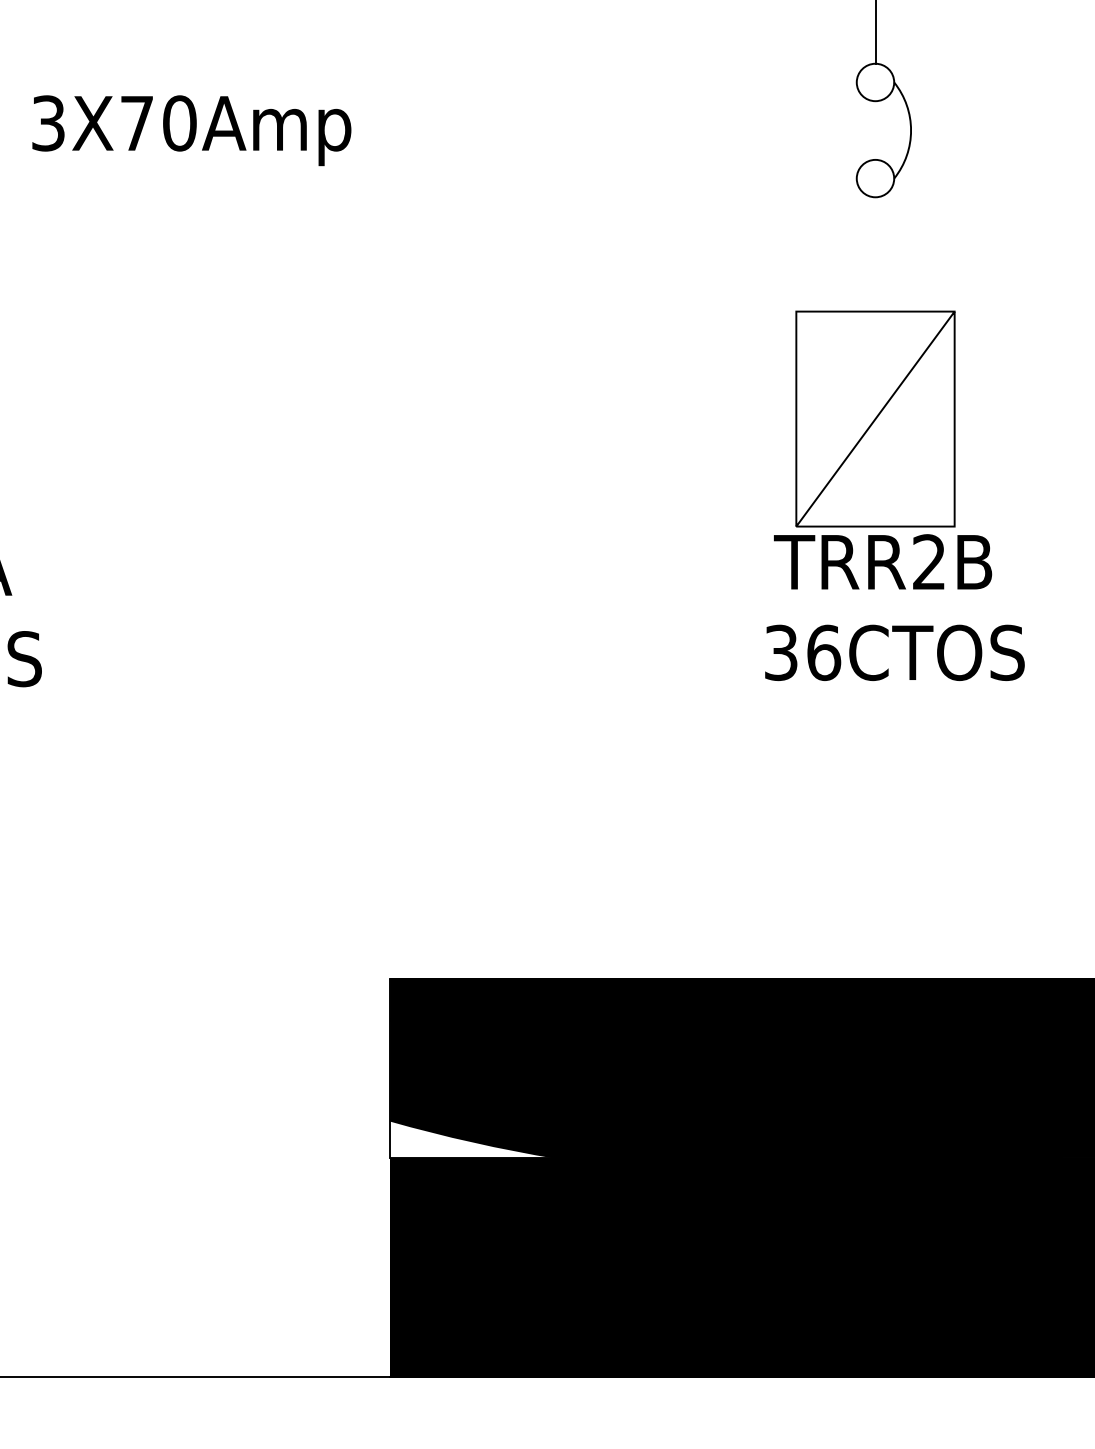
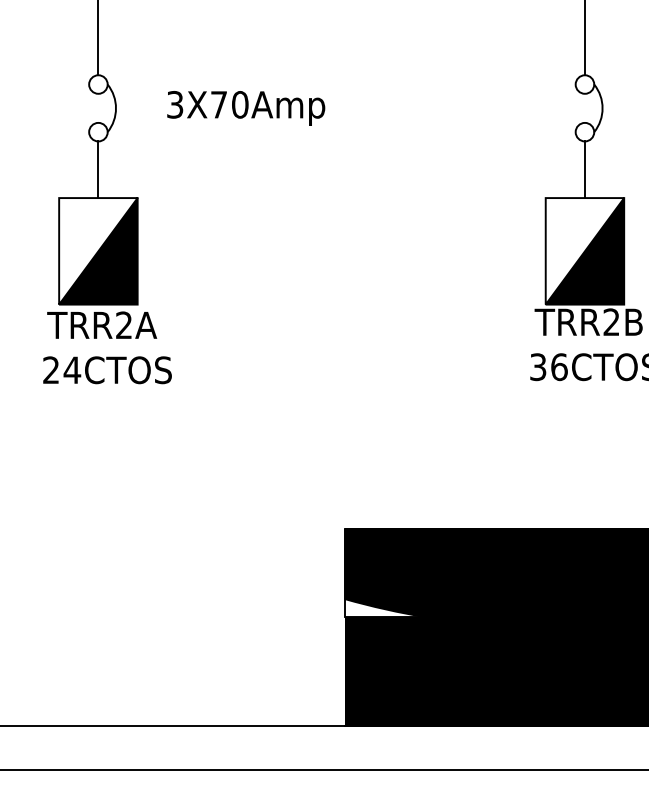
line: (874, 253) -> (584, 169), added
fill: (874, 419) -> (584, 251), added

